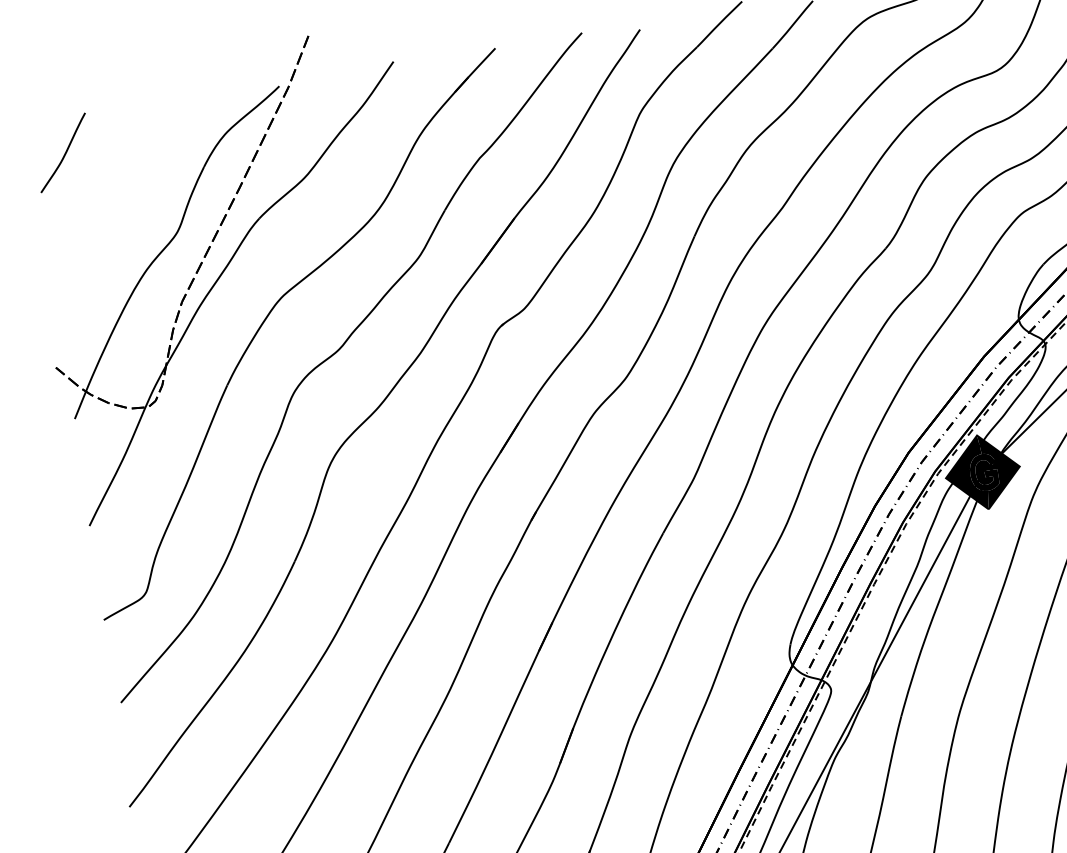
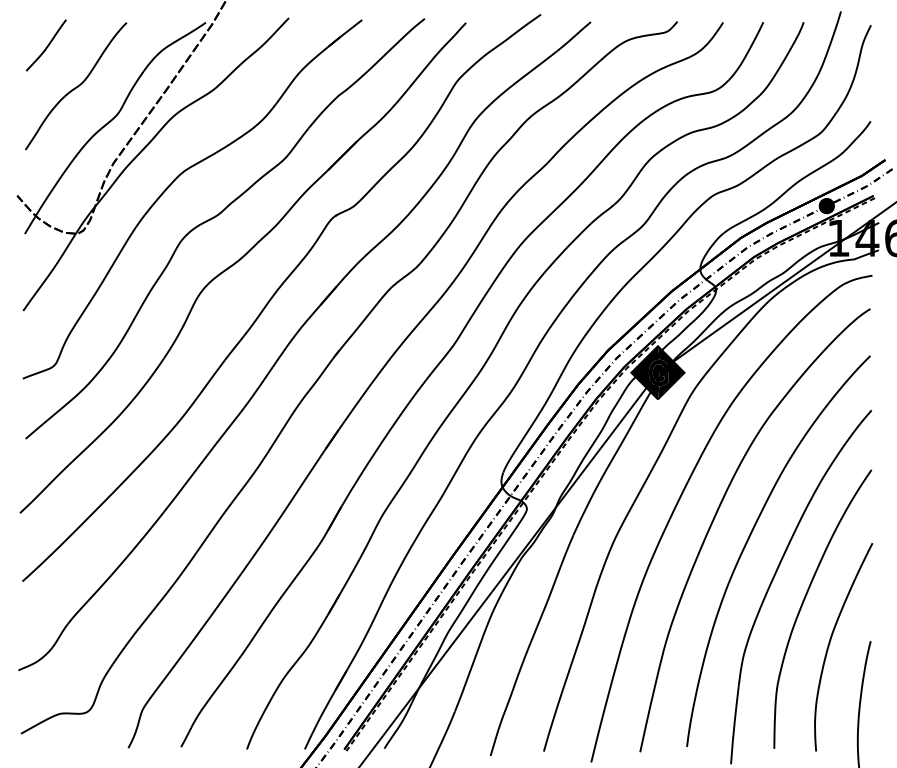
curve: (113, 203) -> (76, 86), added

